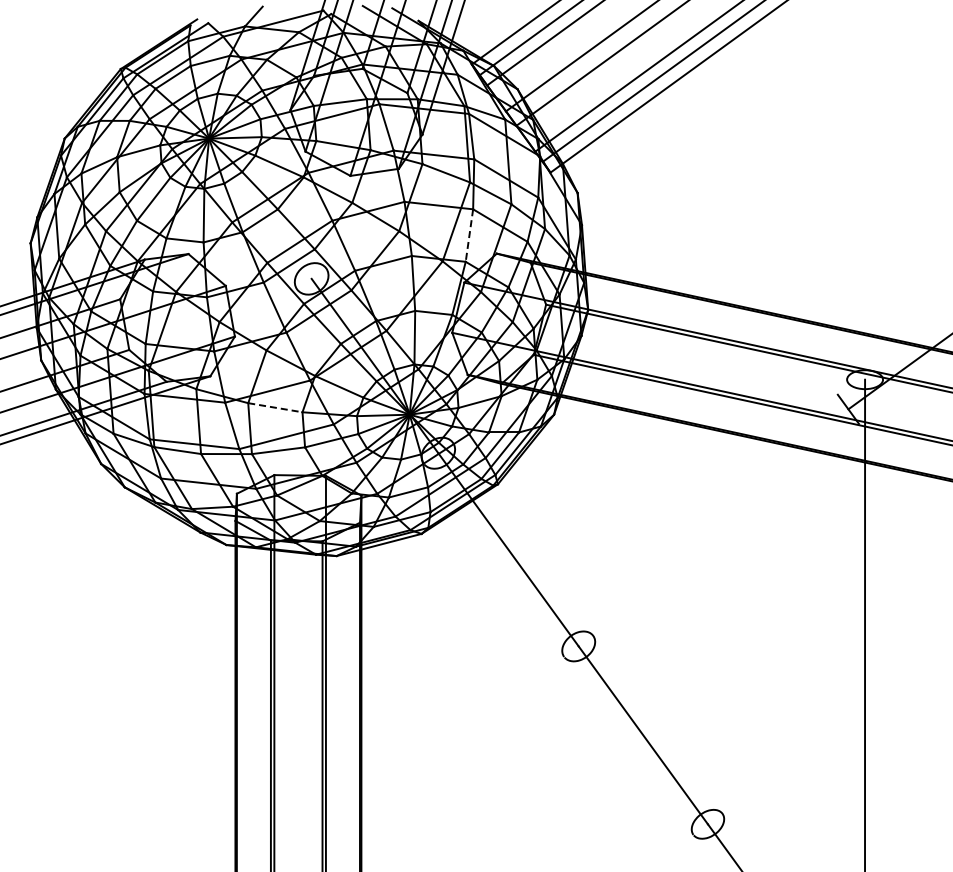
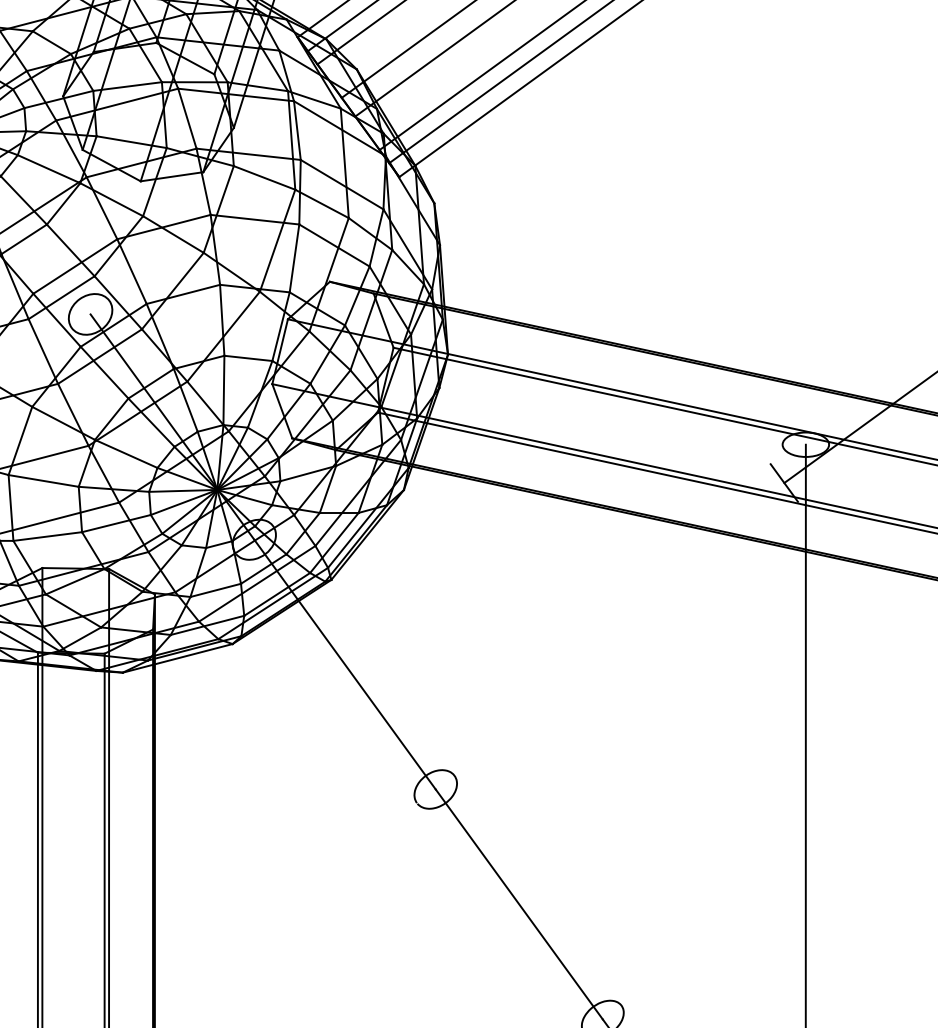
line: (469, 235) -> (294, 258), dashed -> solid
line: (275, 407) -> (43, 480), dashed -> solid

